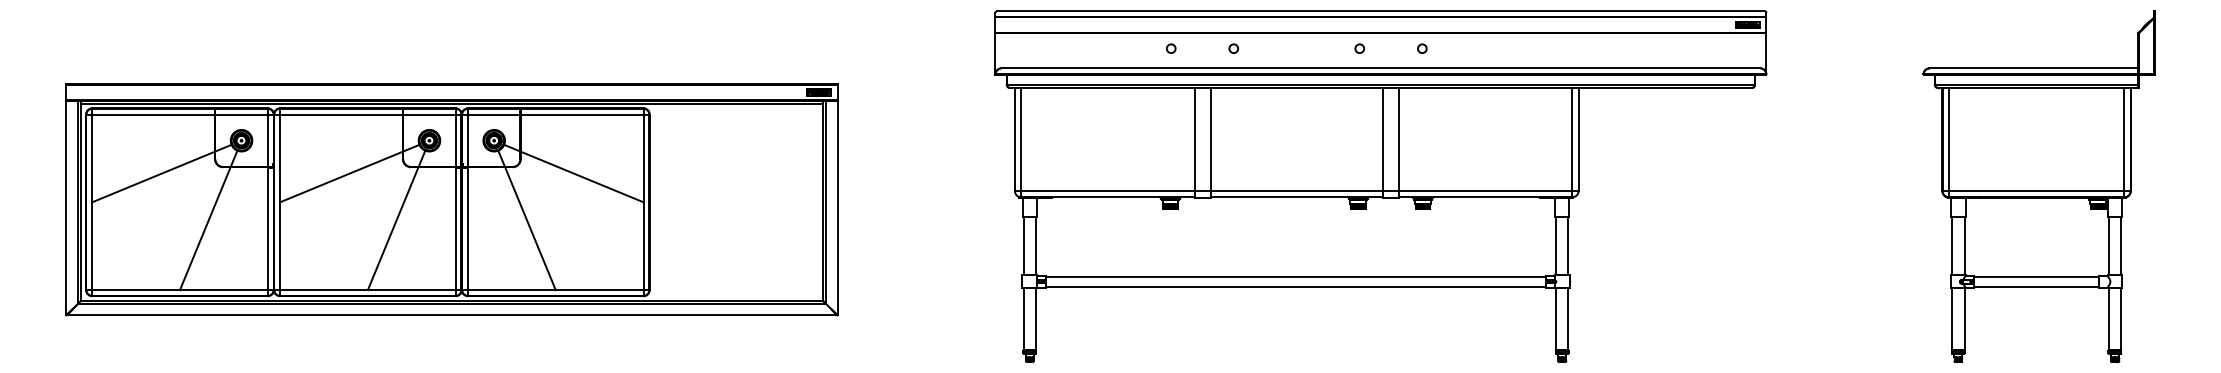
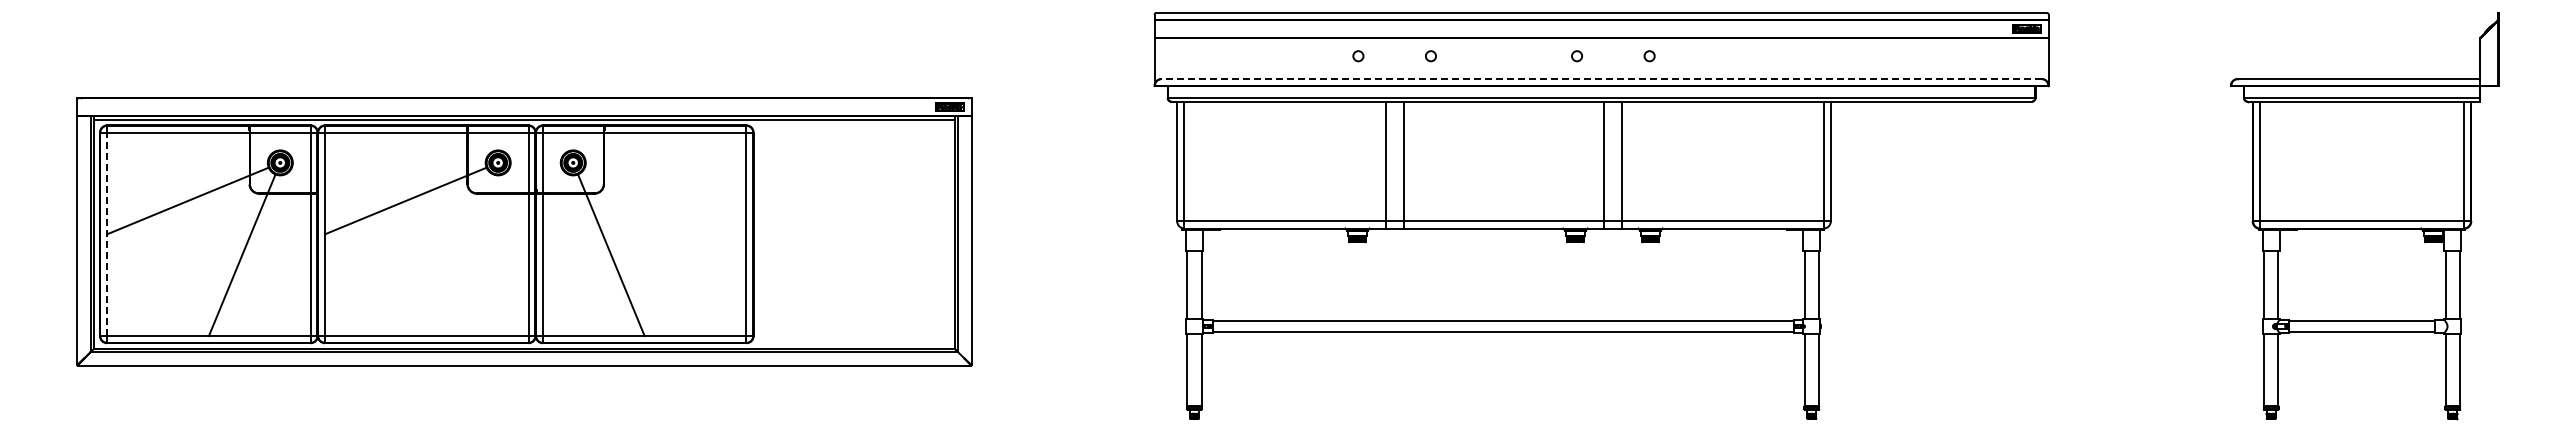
line: (1380, 68) -> (1601, 79), solid -> dashed
line: (573, 173) -> (665, 200), removed
line: (92, 202) -> (107, 234), solid -> dashed
line: (396, 220) -> (459, 255), removed

